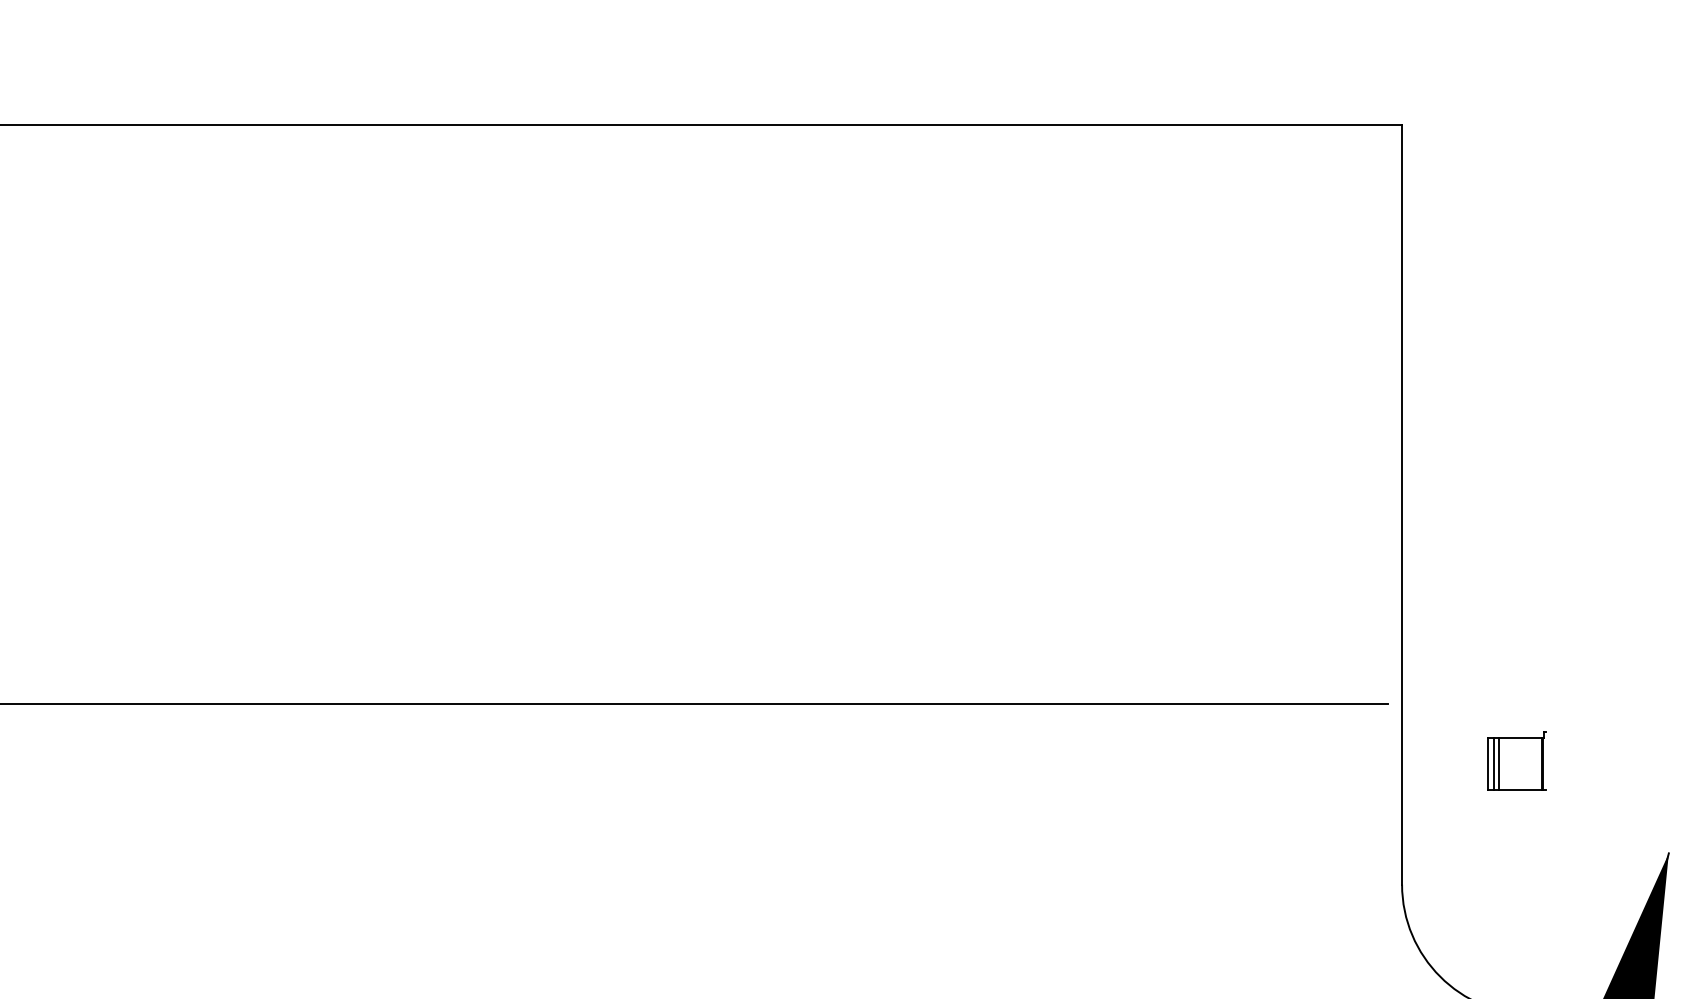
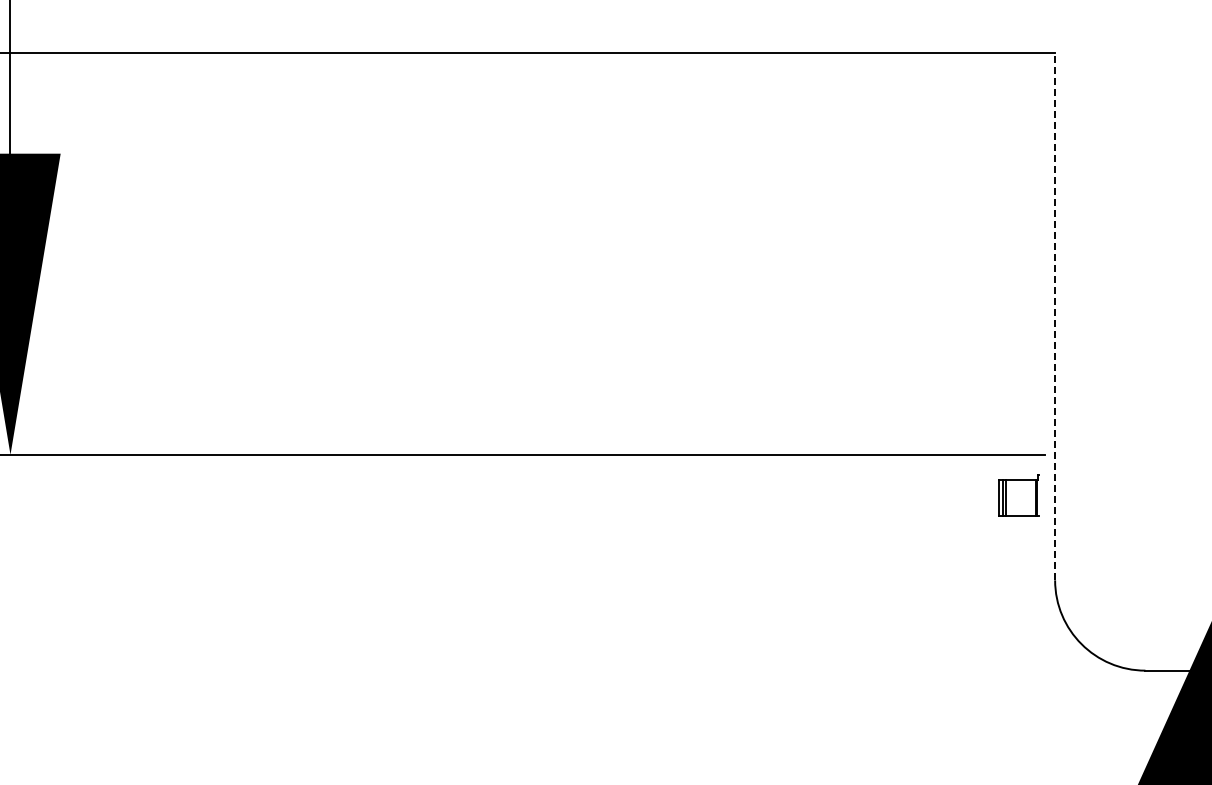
line: (1402, 504) -> (1055, 316), solid -> dashed
part: (1516, 760) -> (1018, 495), moved

